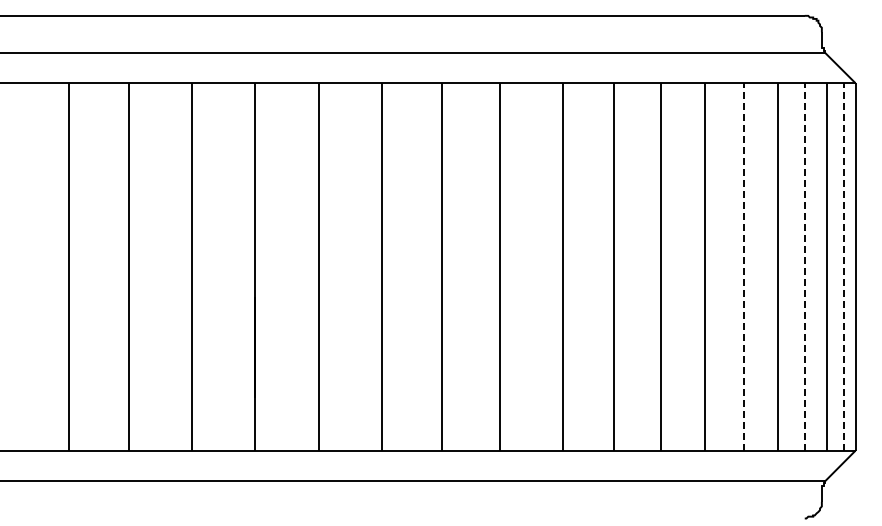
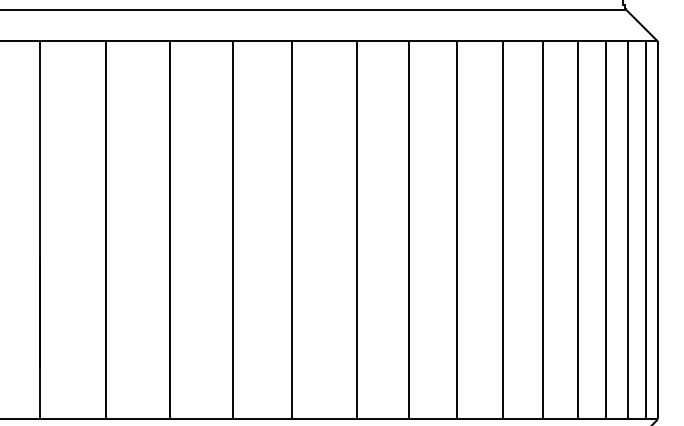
line: (743, 266) -> (542, 229), dashed -> solid
line: (804, 266) -> (605, 229), dashed -> solid
line: (843, 266) -> (645, 229), dashed -> solid

